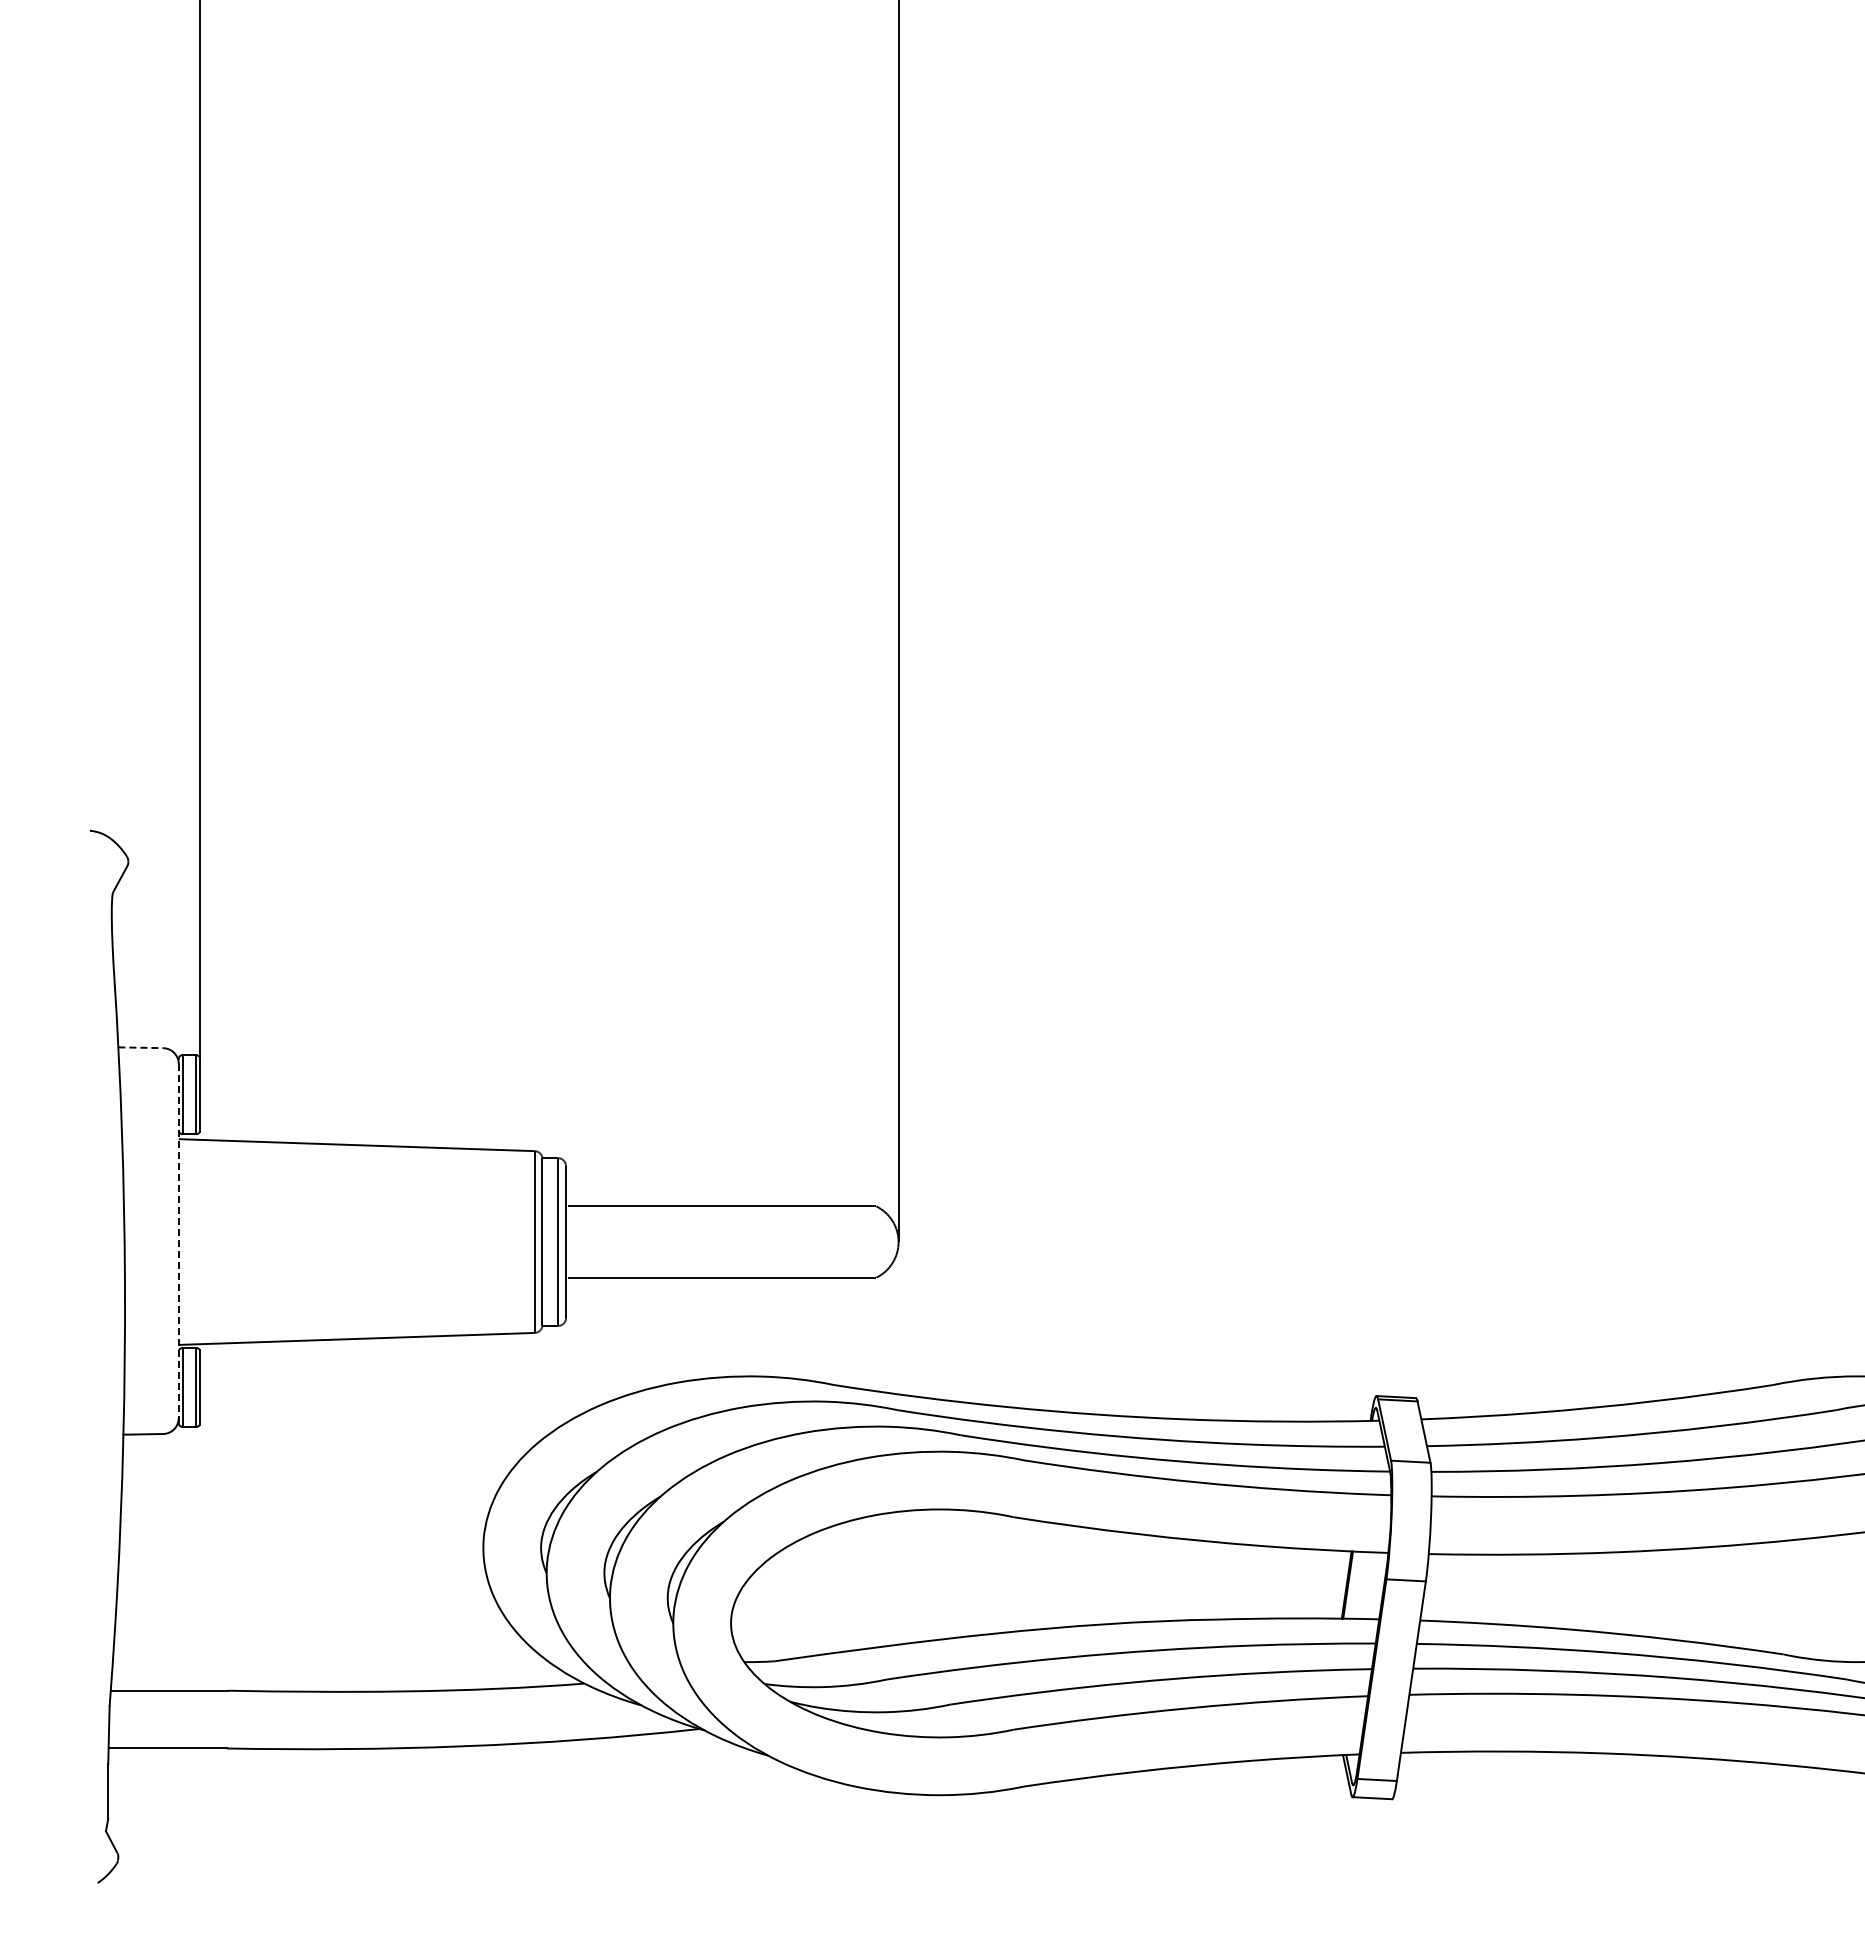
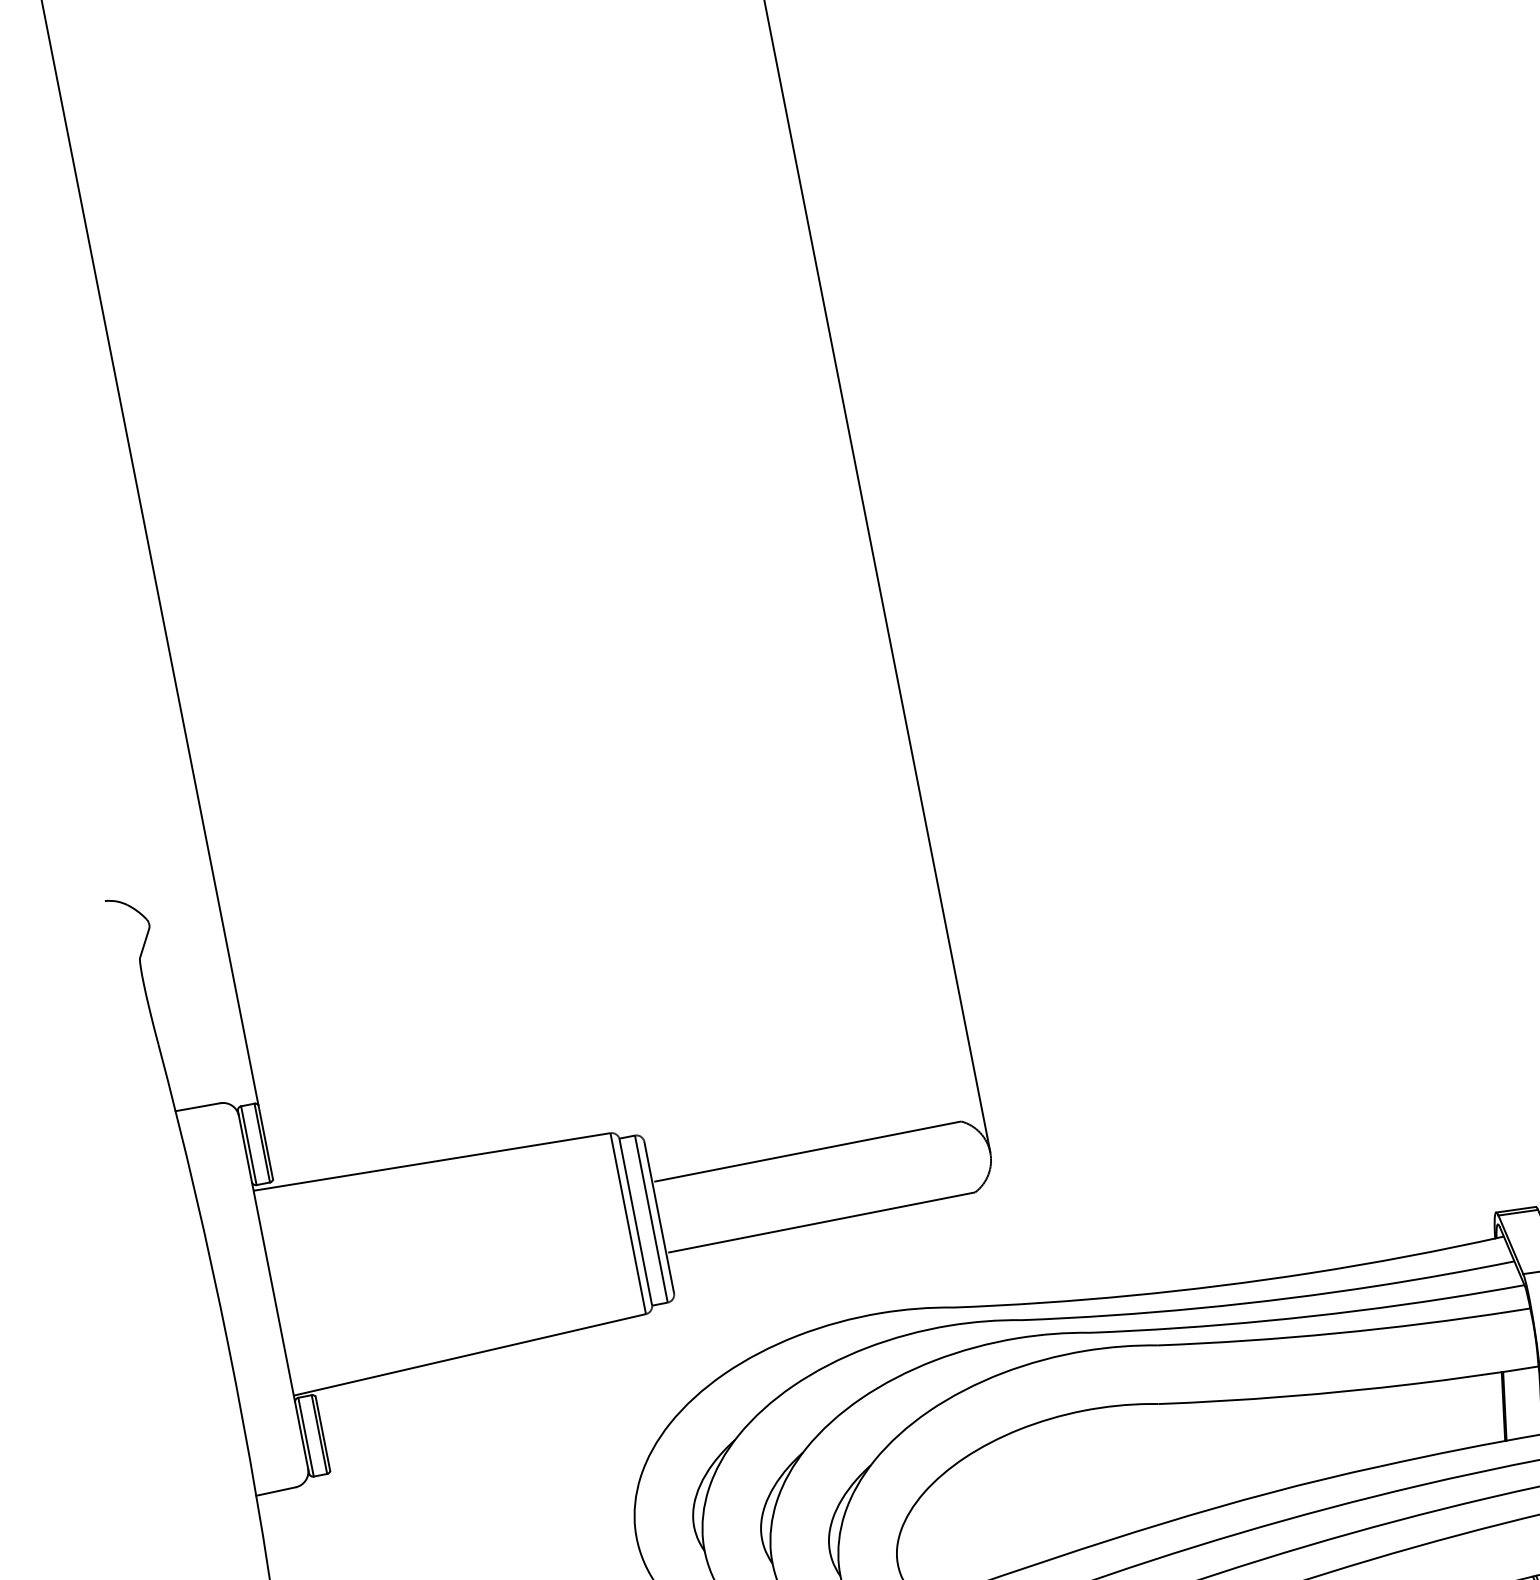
line: (141, 1047) -> (198, 1106), dashed -> solid
line: (178, 1240) -> (273, 1291), dashed -> solid

